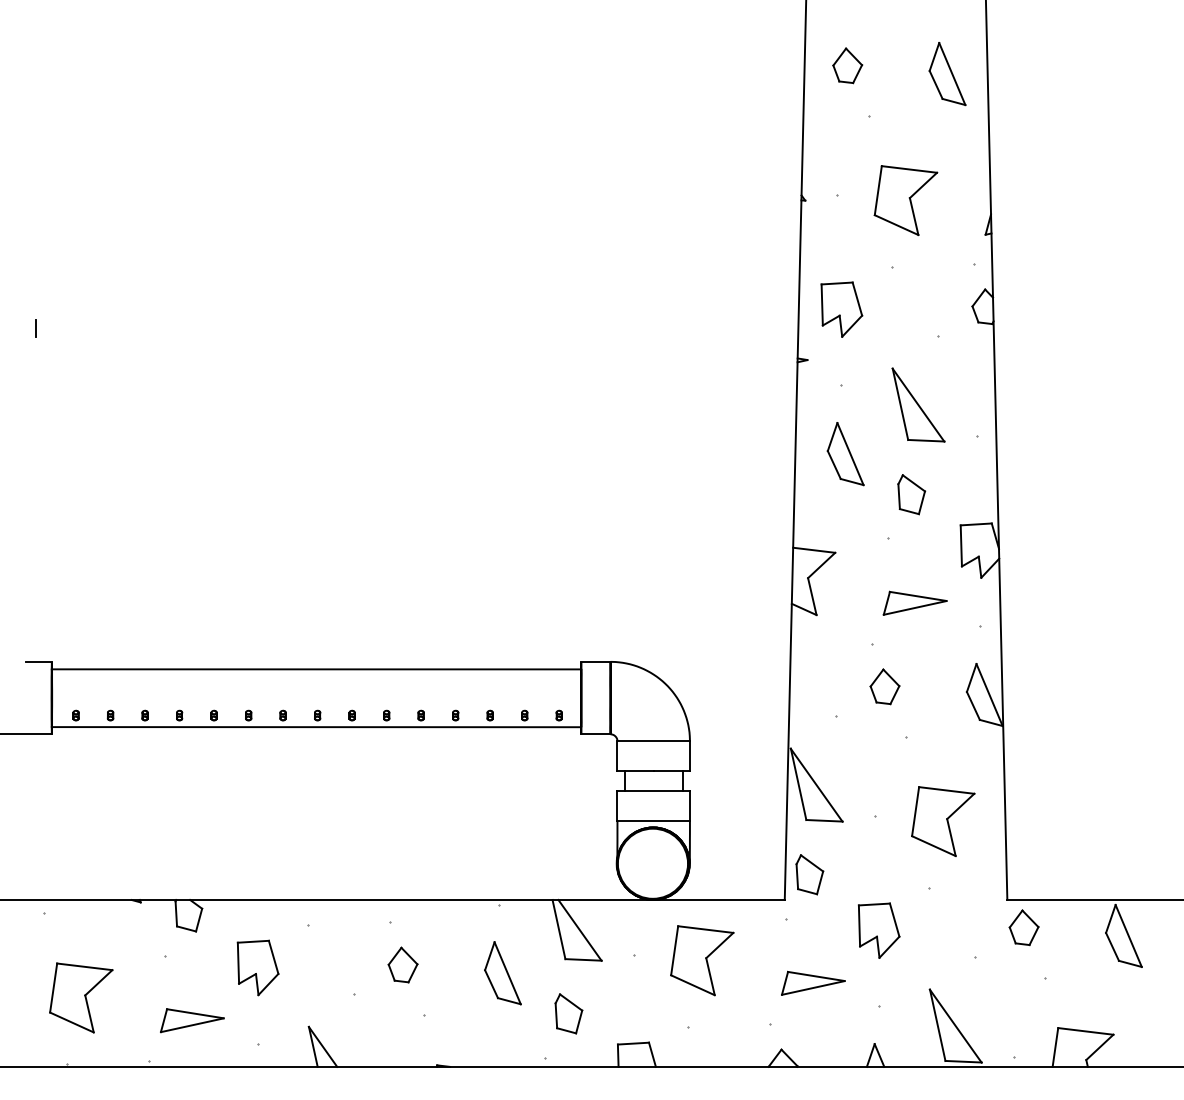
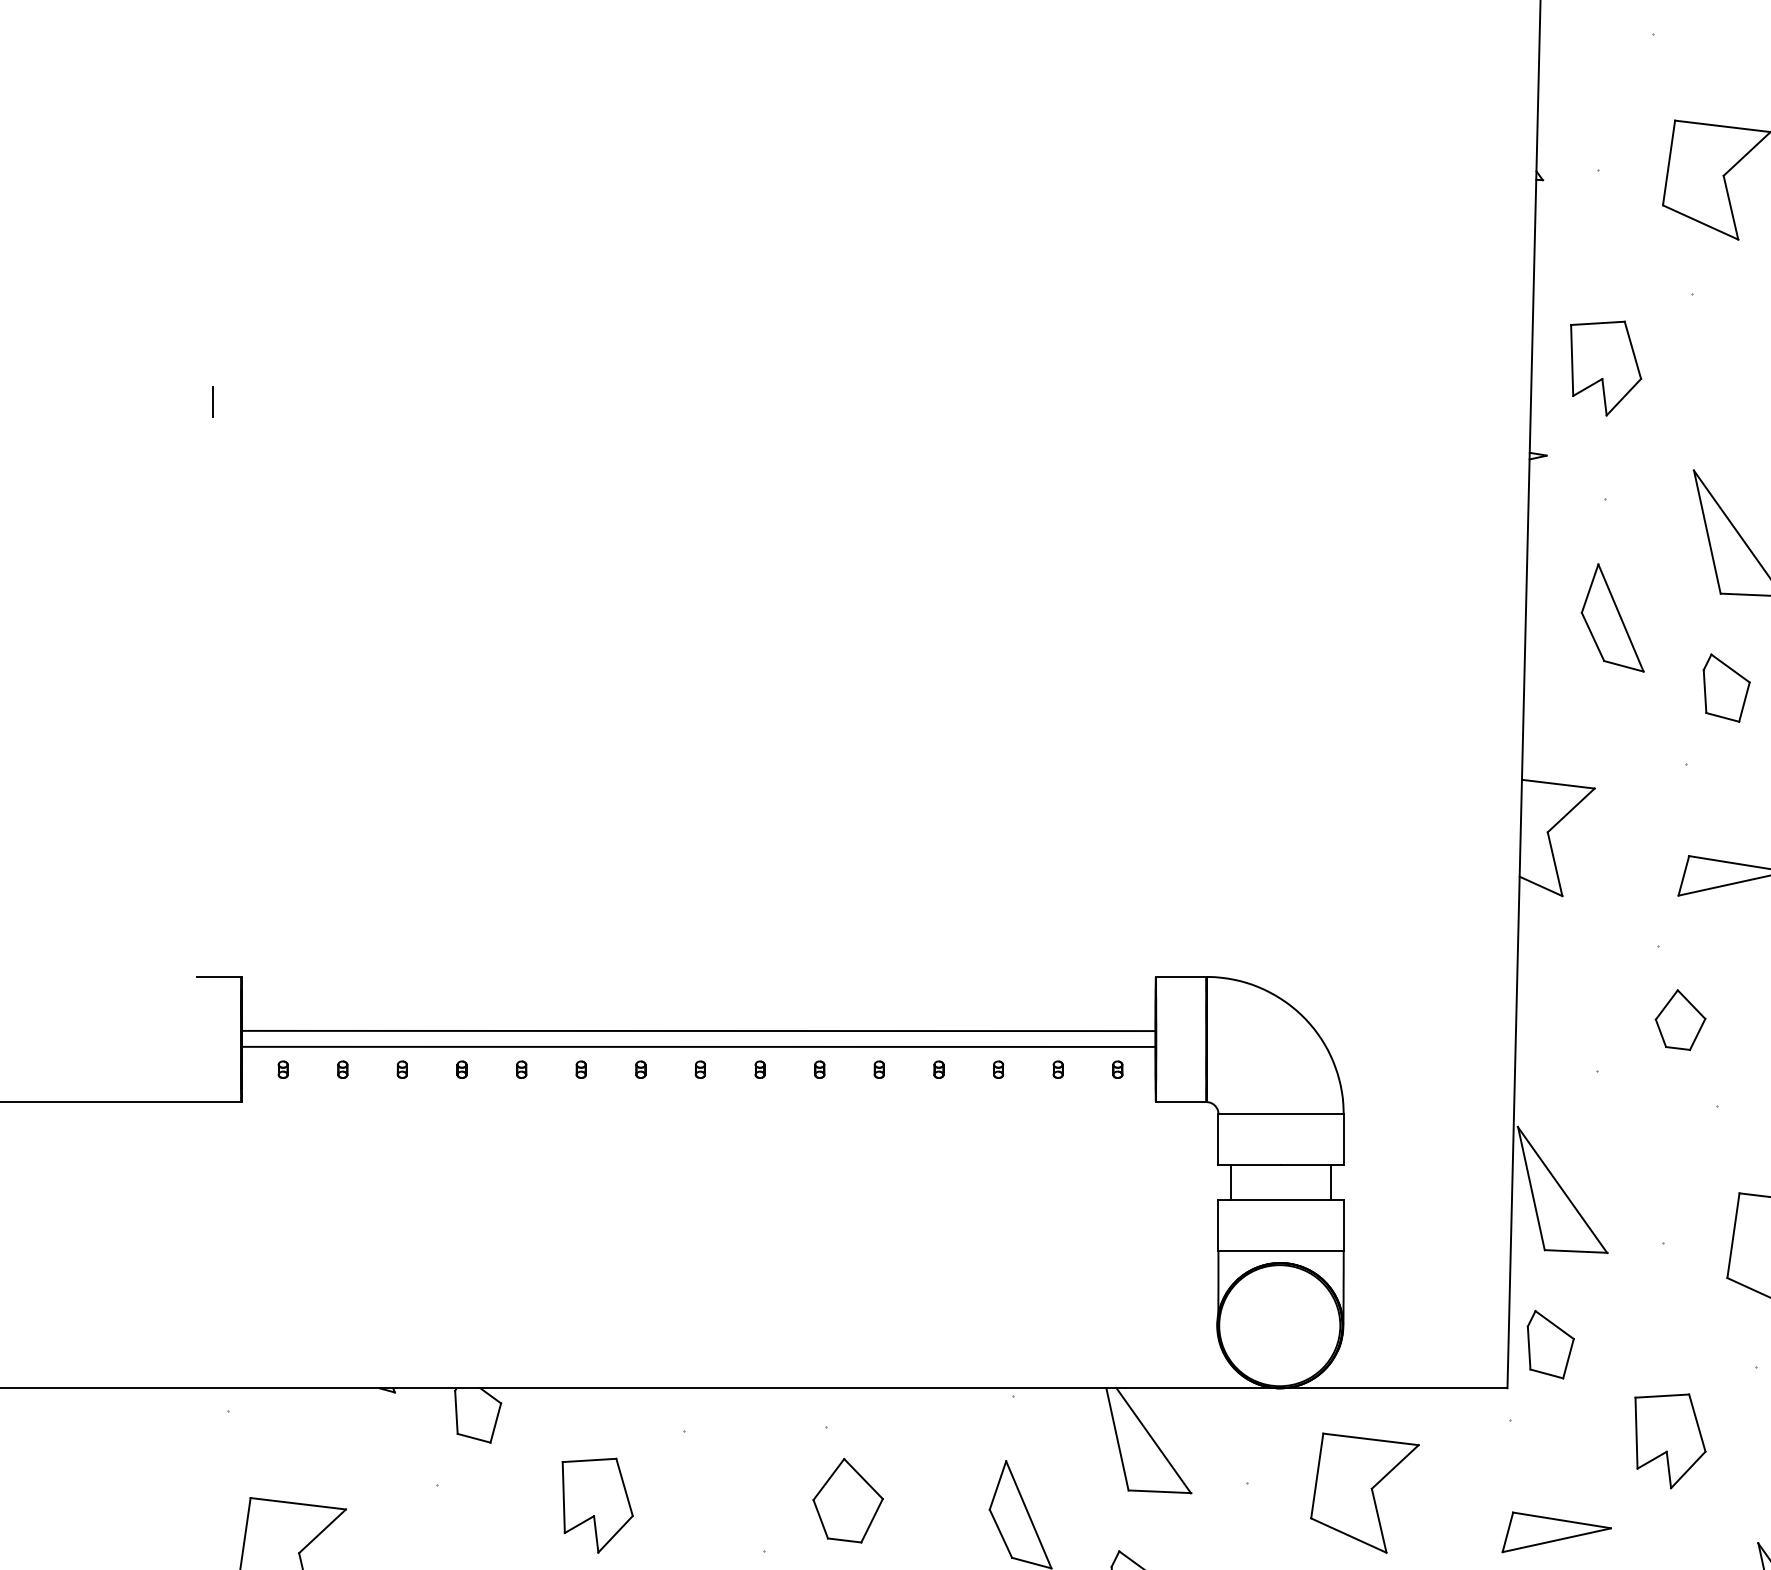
line: (316, 669) -> (698, 1047), moved
line: (316, 727) -> (698, 1031), moved
part: (402, 964) -> (847, 1499), size x1.4

